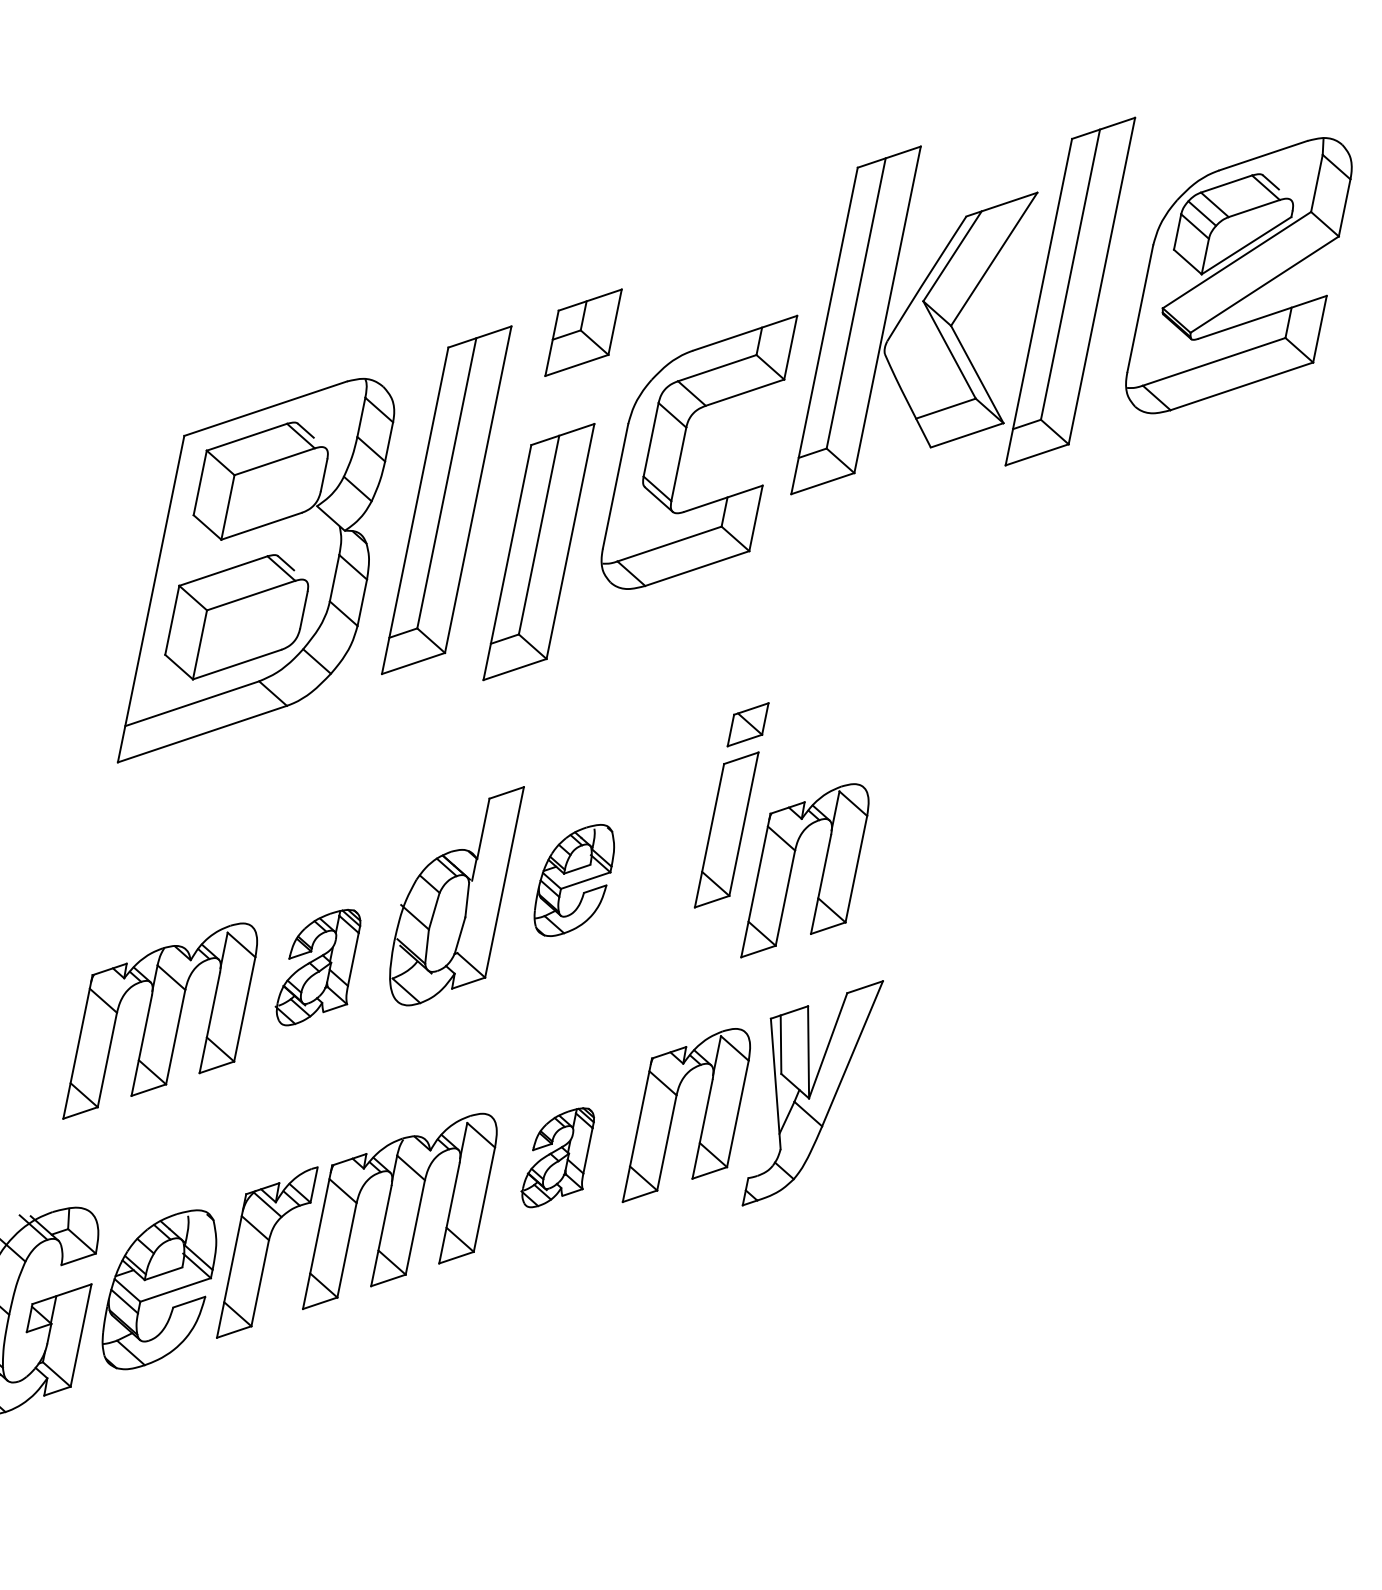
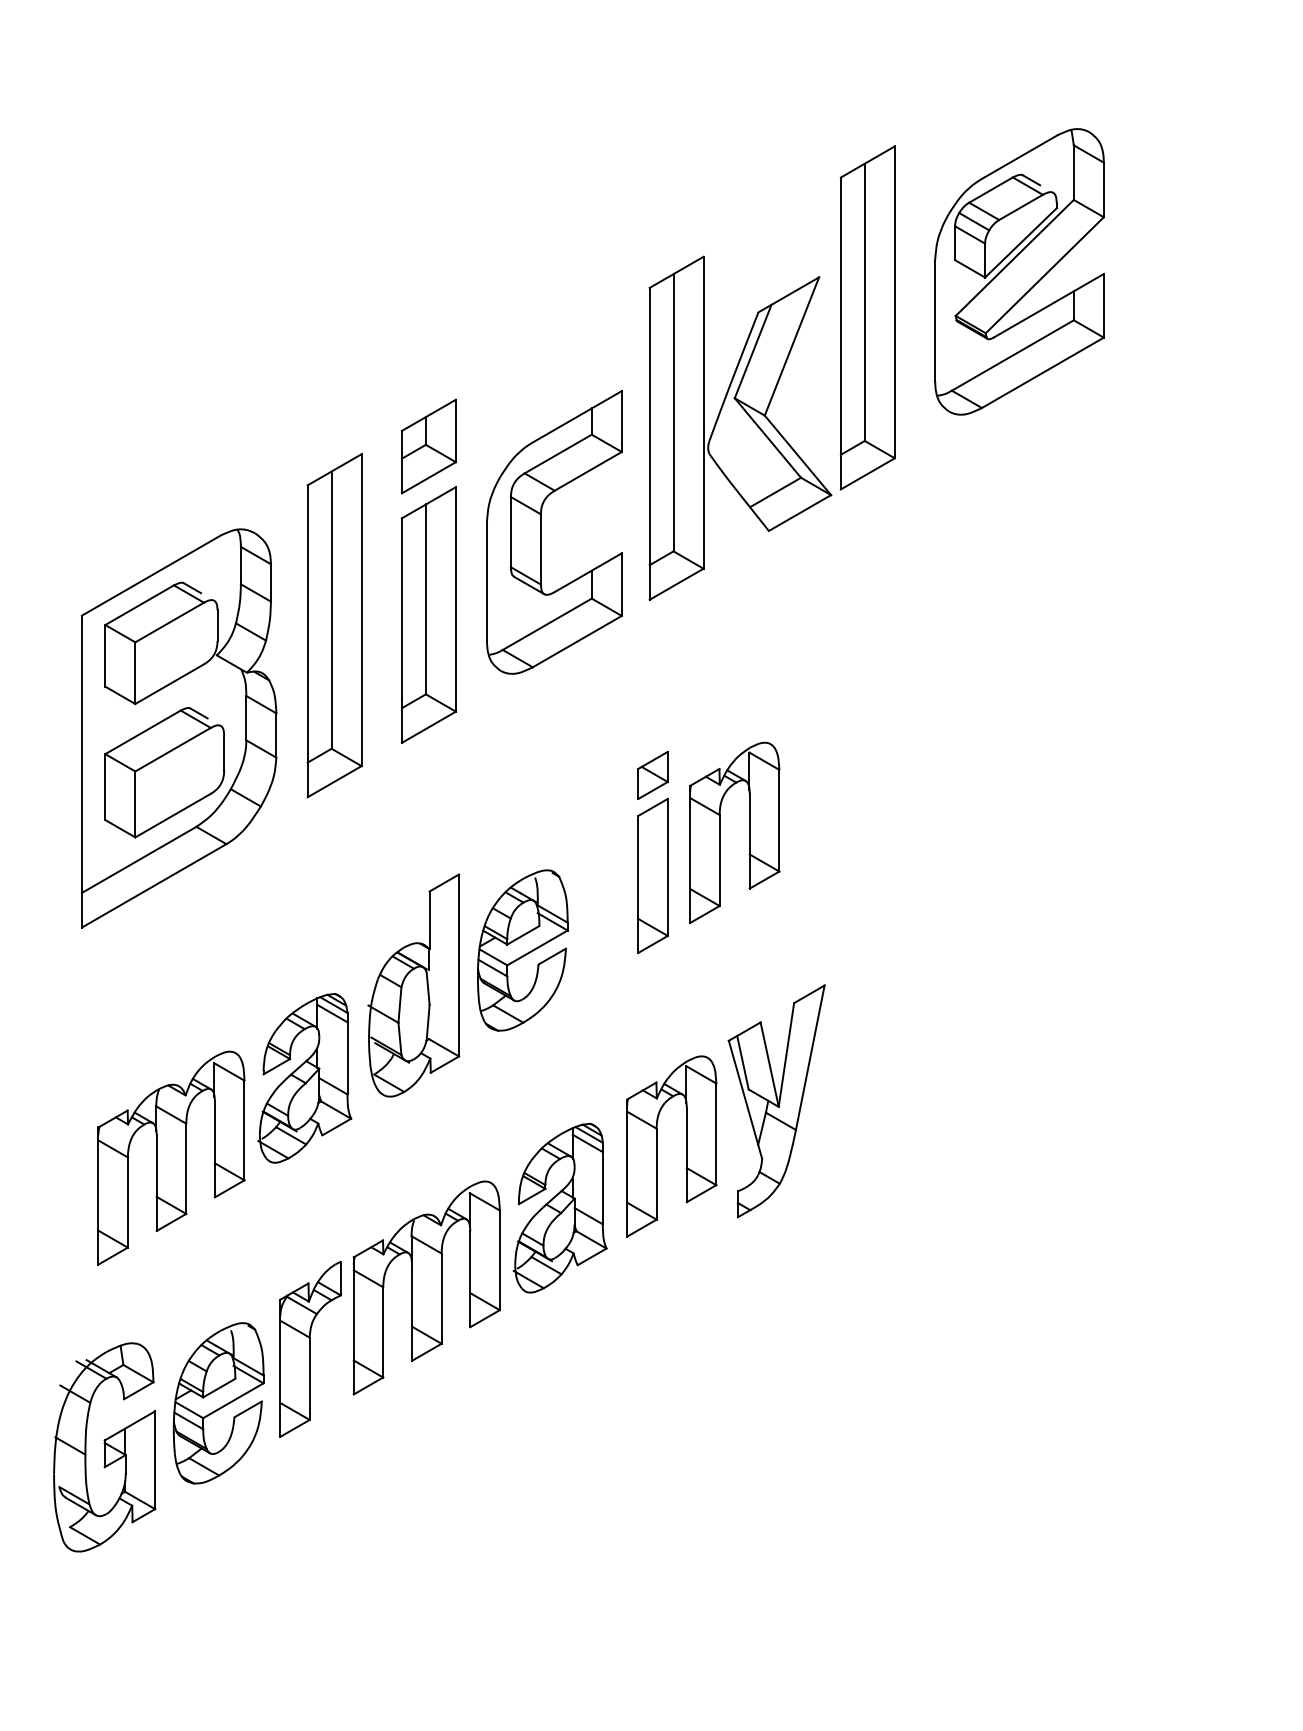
part: (923, 333) -> (740, 427), moved
part: (538, 551) -> (428, 614), moved
part: (792, 869) -> (720, 832), moved
part: (574, 880) -> (522, 950), size x1.43
part: (318, 967) -> (304, 1078), size x1.43
part: (558, 1157) -> (559, 1207), size x1.67

